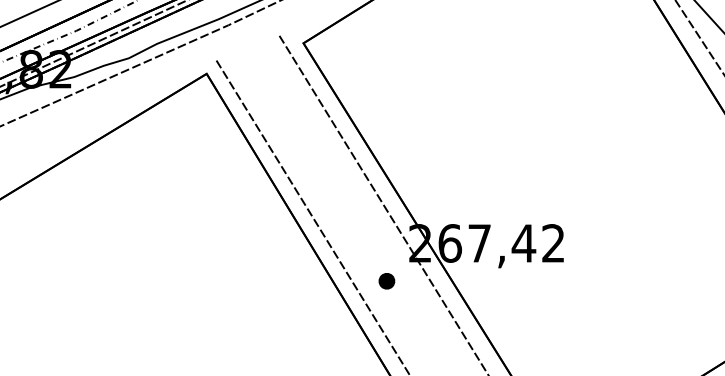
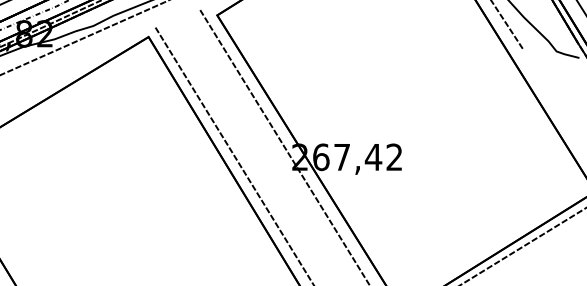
part: (387, 280) -> (276, 183), removed

